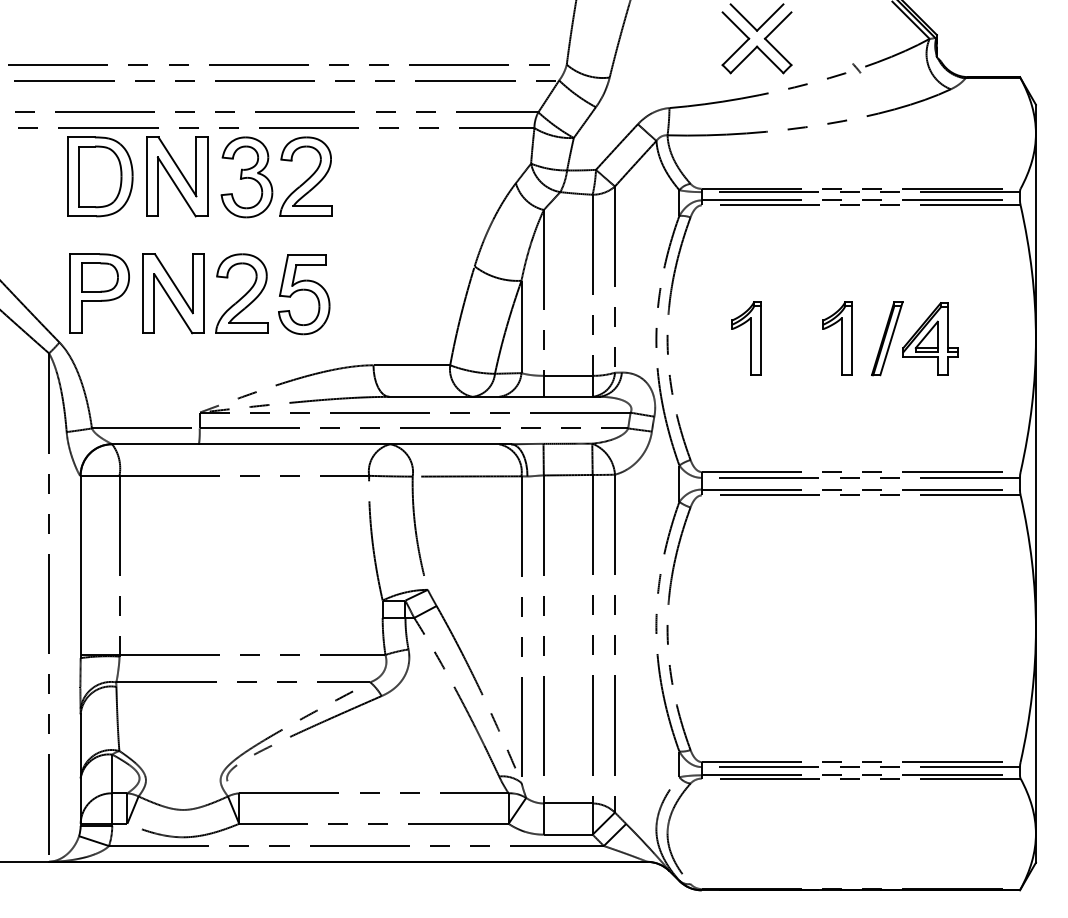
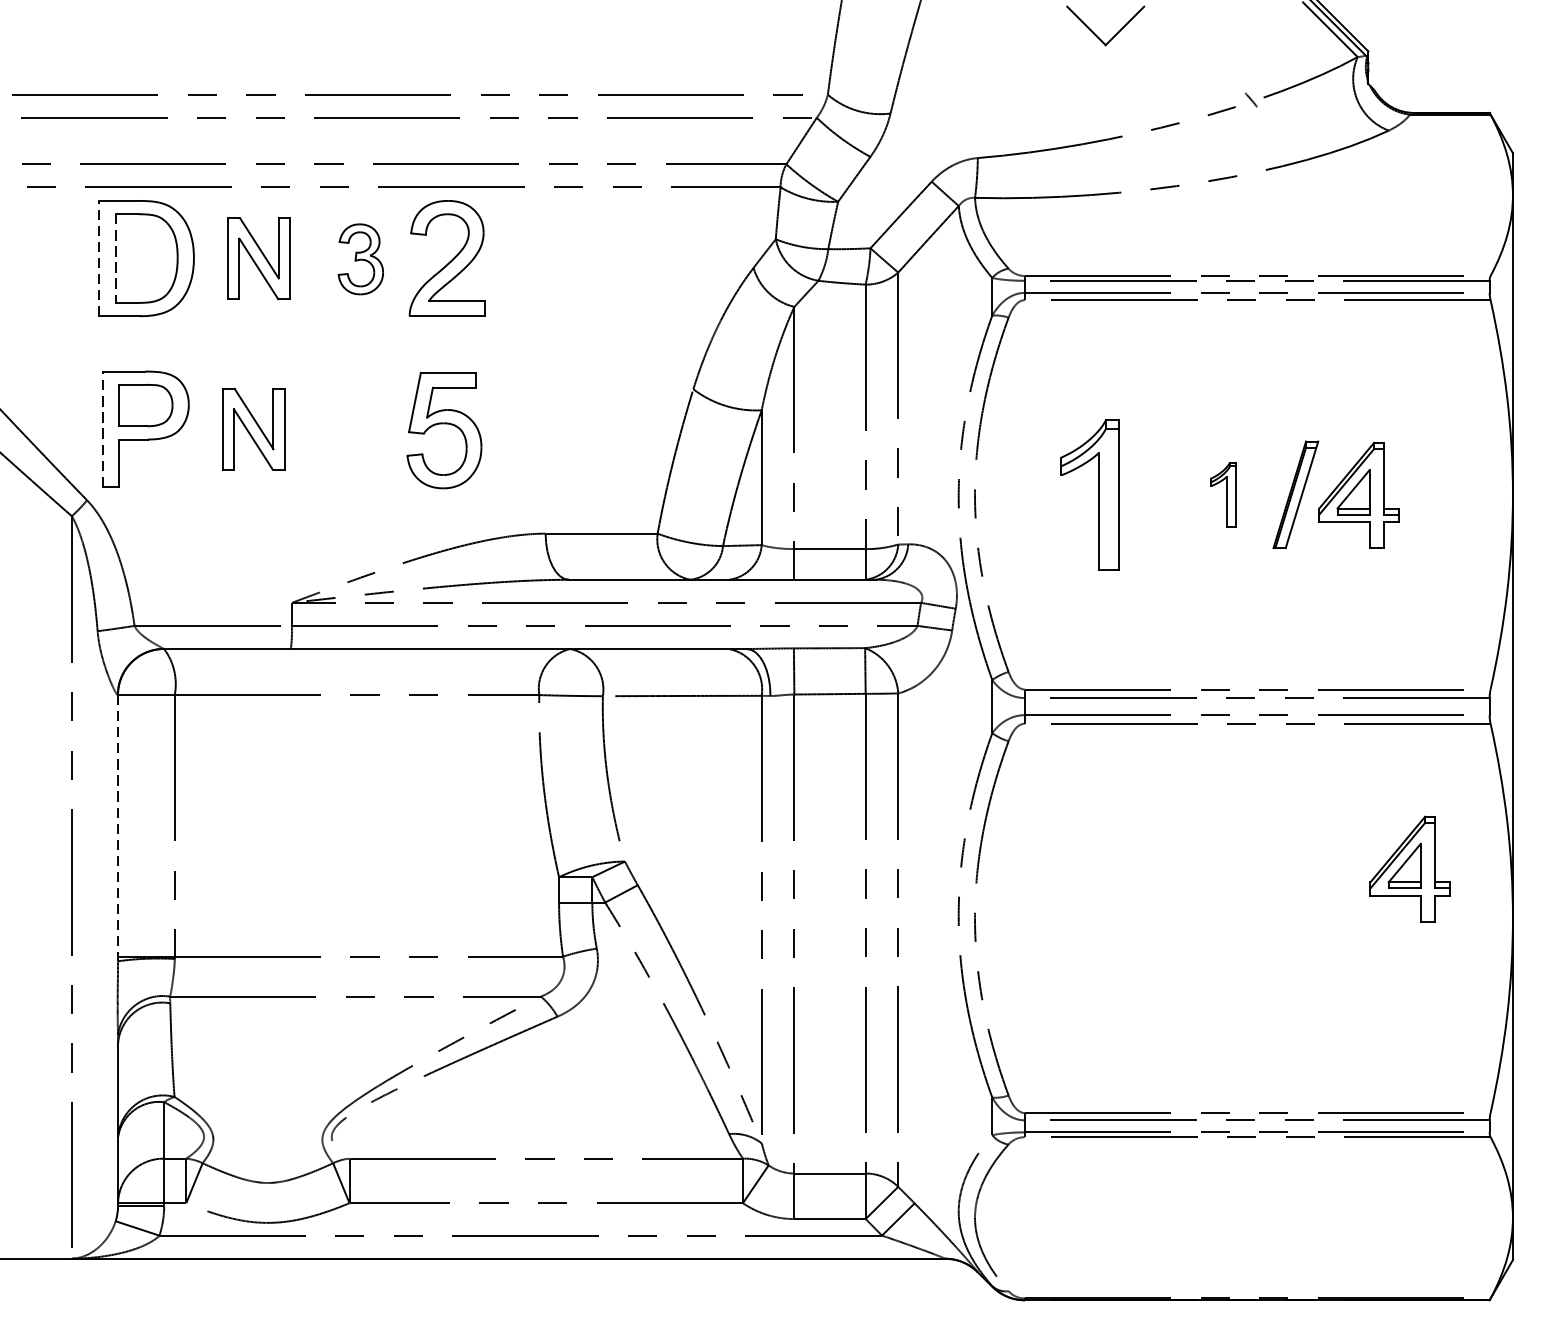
part: (756, 42) -> (1104, 62), removed
line: (67, 176) -> (98, 257), solid -> dashed
part: (177, 176) -> (259, 257), size x0.7
line: (79, 177) -> (116, 259), solid -> dashed
part: (246, 177) -> (360, 259), size x0.6
line: (70, 293) -> (103, 428), solid -> dashed
part: (173, 293) -> (253, 428), size x0.7
part: (241, 293) -> (352, 428), removed
part: (746, 338) -> (1090, 494), size x1.4
part: (837, 338) -> (1223, 494), size x0.6
line: (80, 567) -> (117, 828), solid -> dashed
part: (965, 594) -> (1410, 868), added

